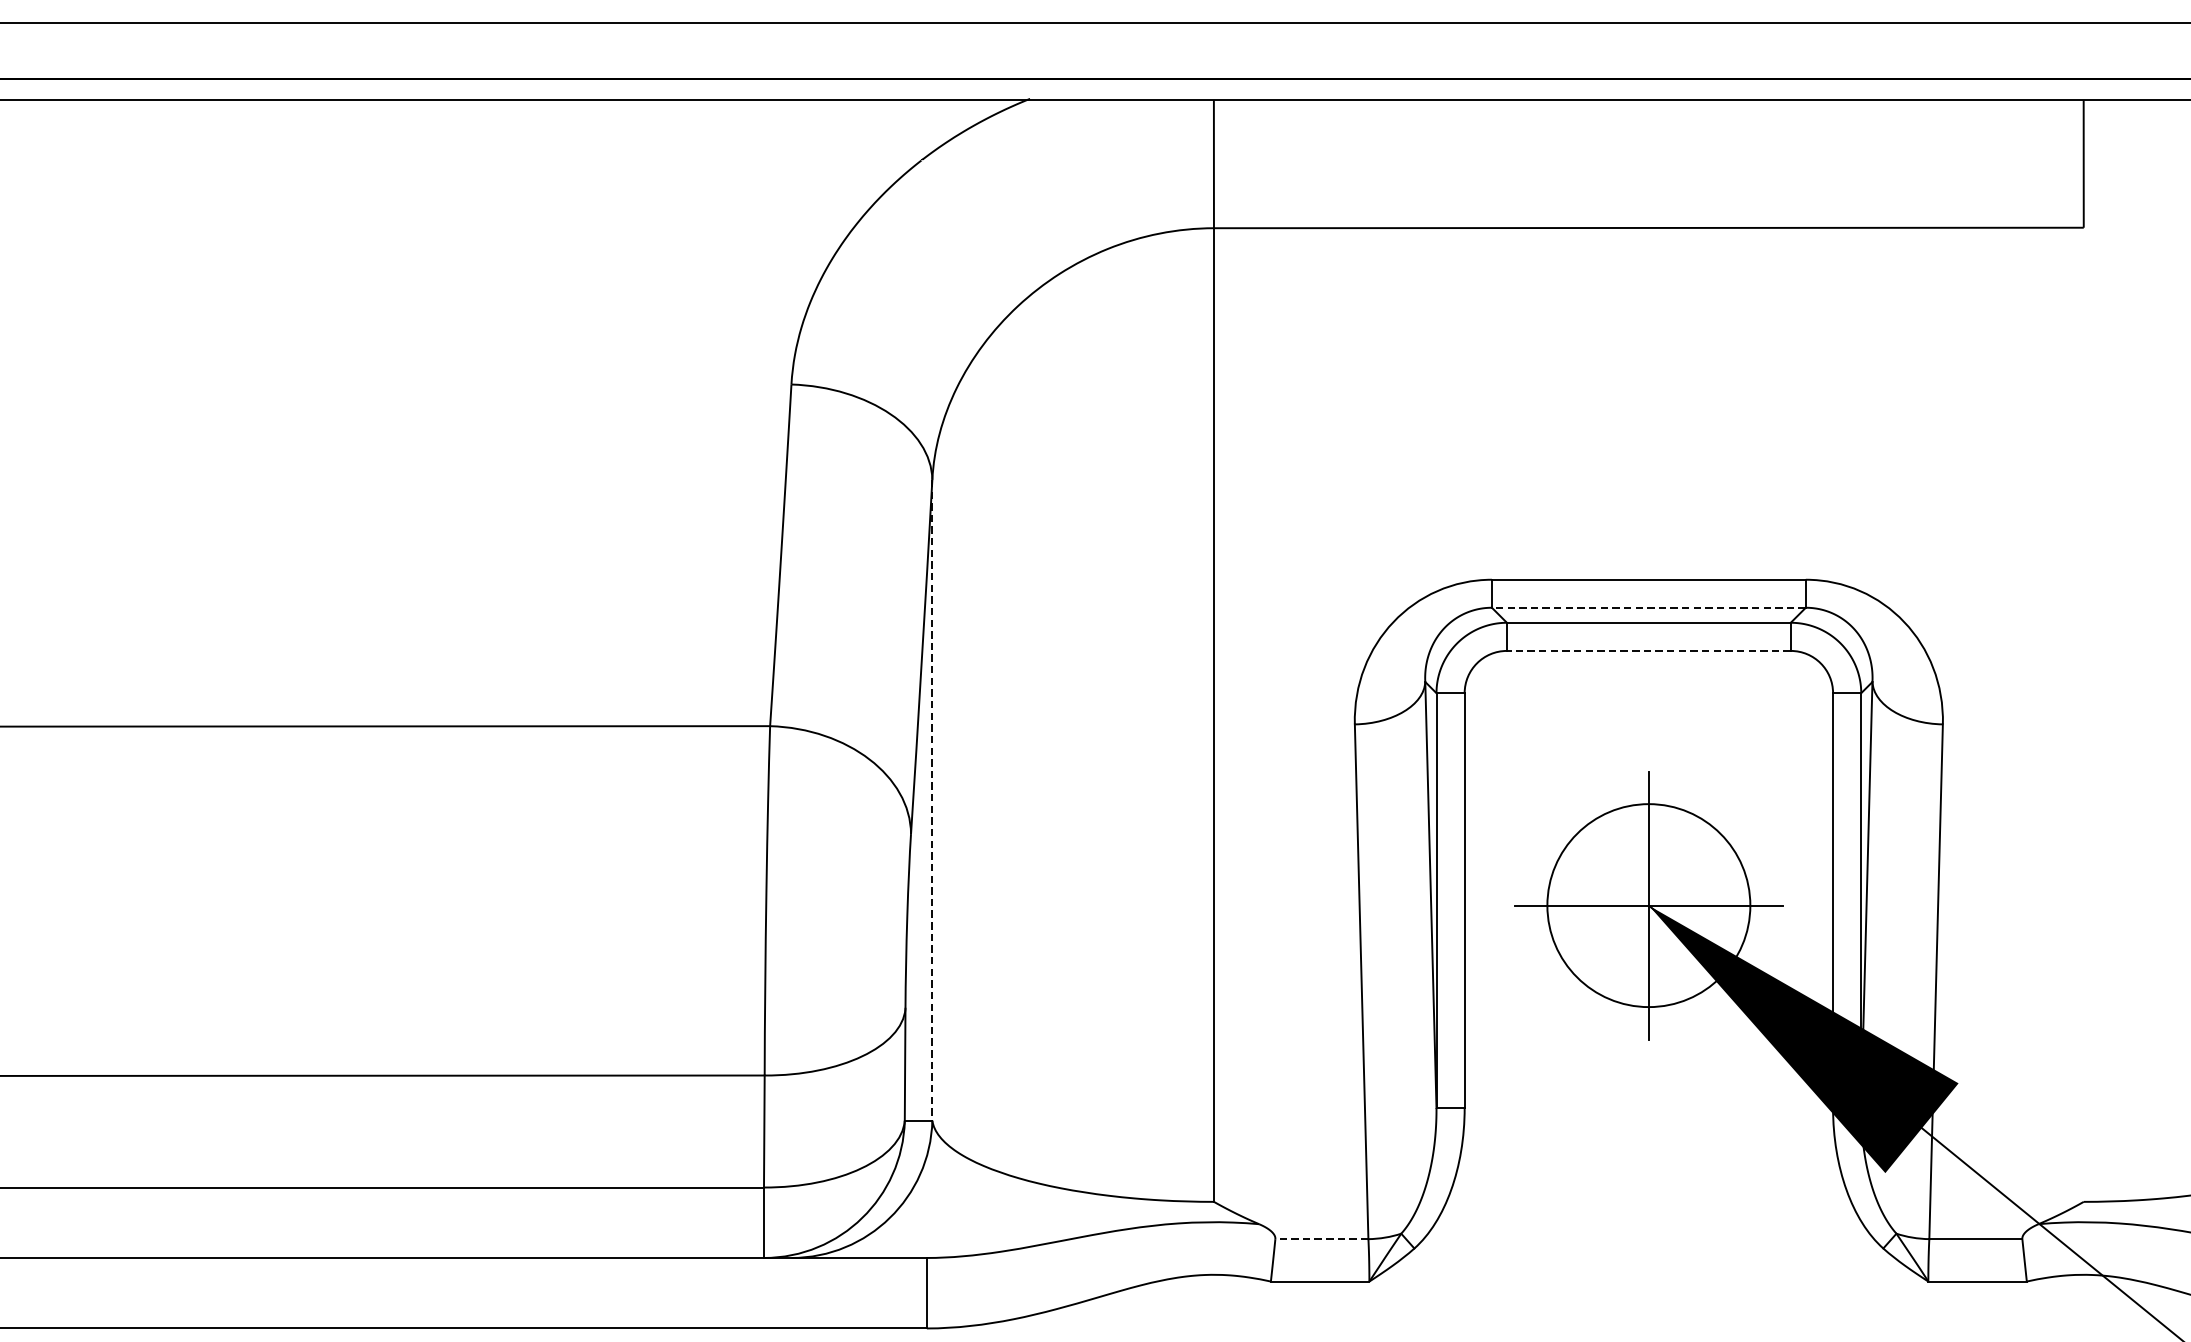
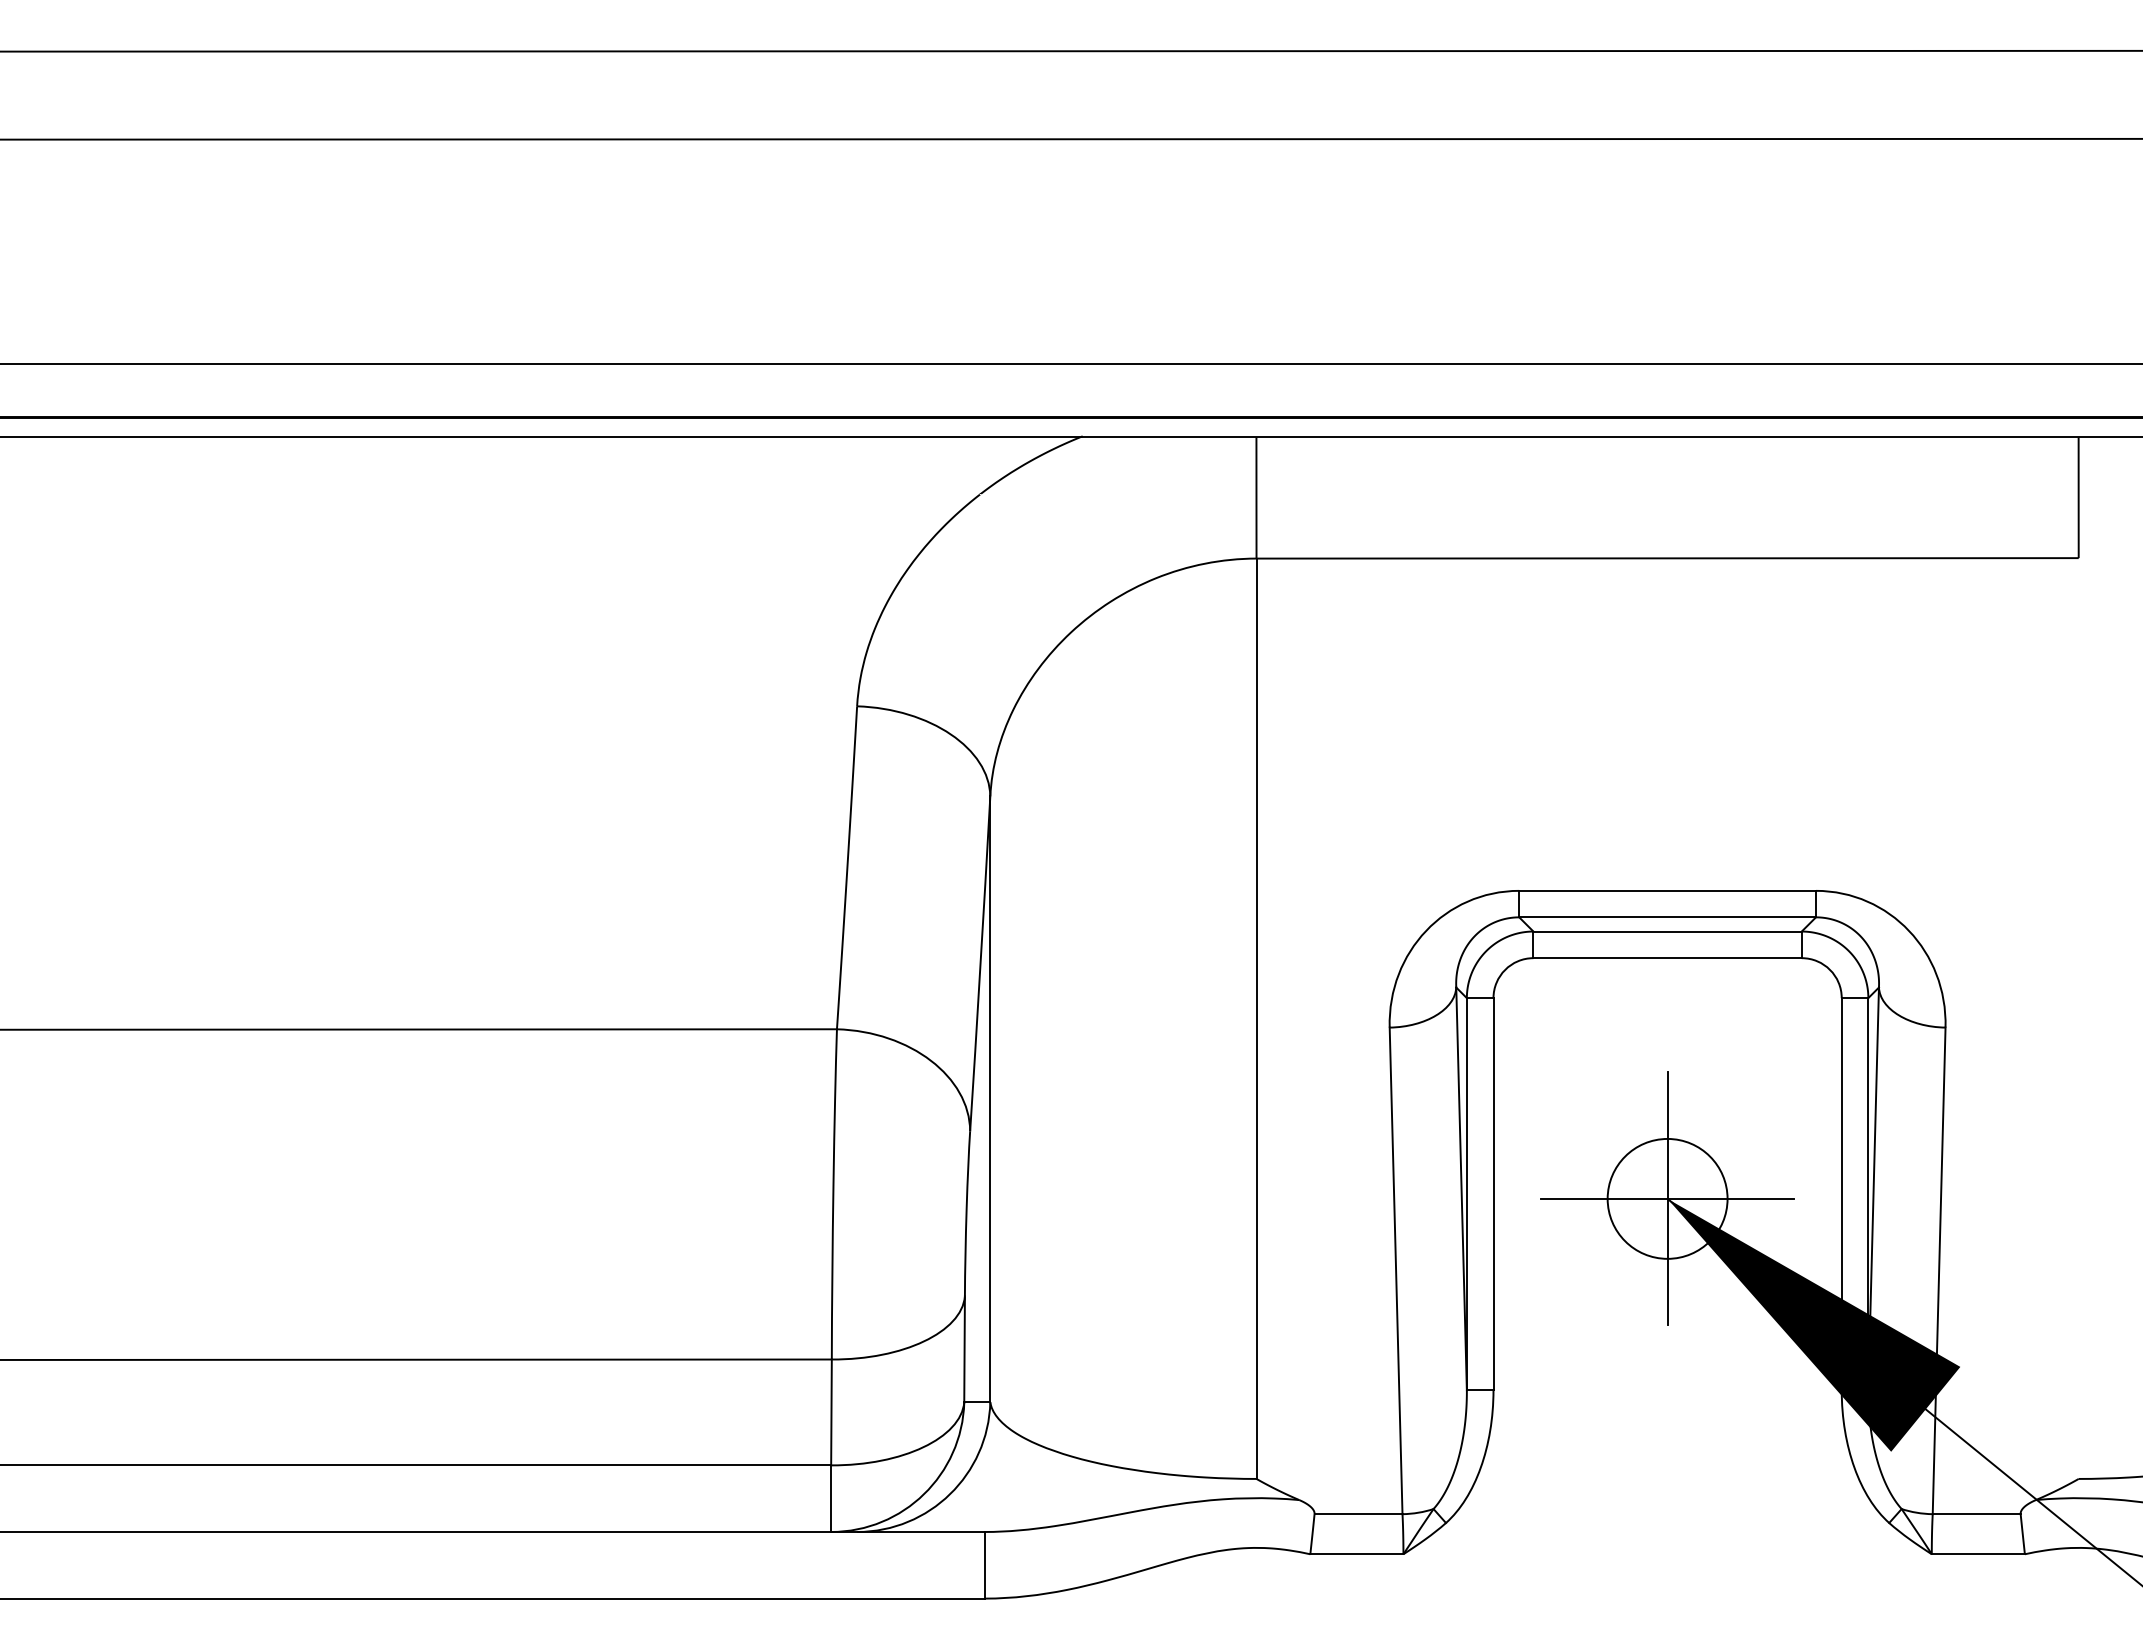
line: (1648, 607) -> (1667, 917), dashed -> solid
line: (1648, 651) -> (1667, 958), dashed -> solid
line: (932, 800) -> (990, 1099), dashed -> solid
circle: (1648, 905) -> (1667, 1198), size x0.62
line: (1321, 1239) -> (1358, 1514), dashed -> solid

